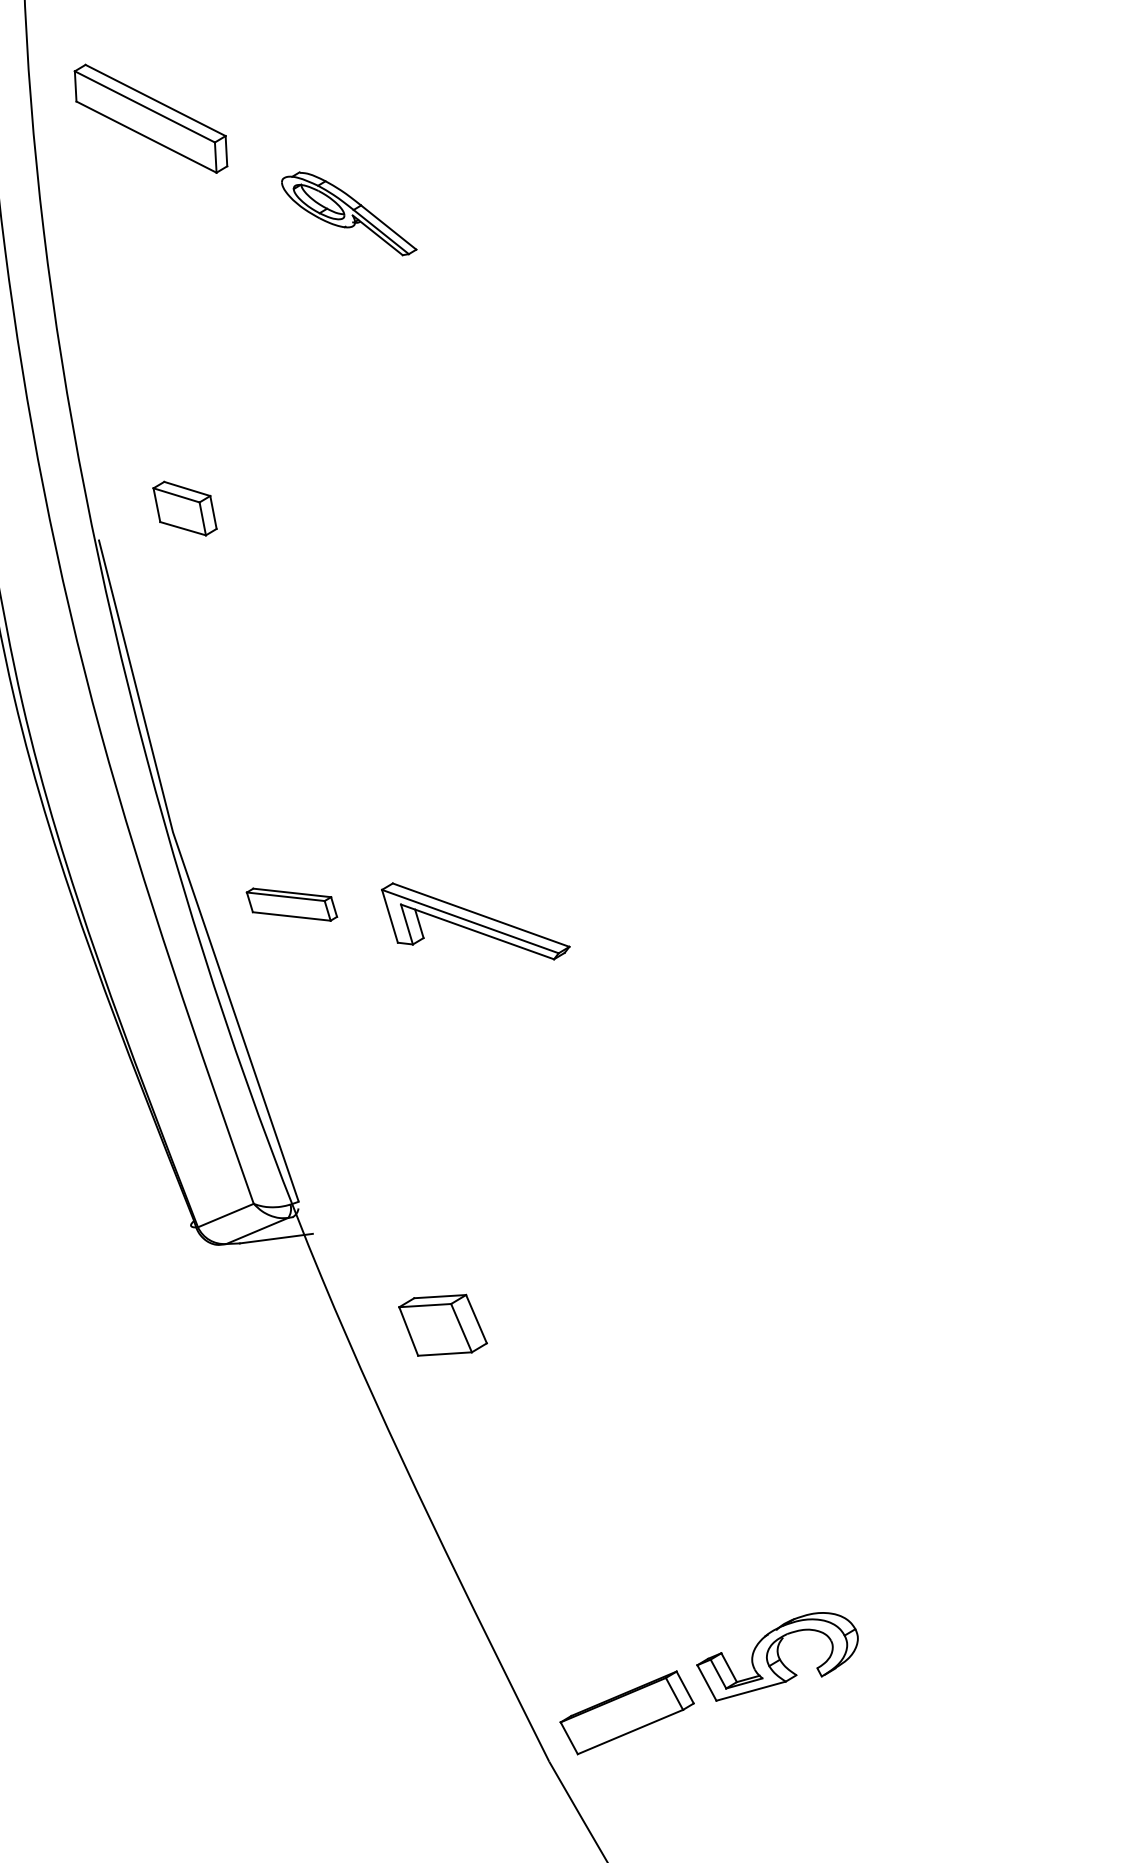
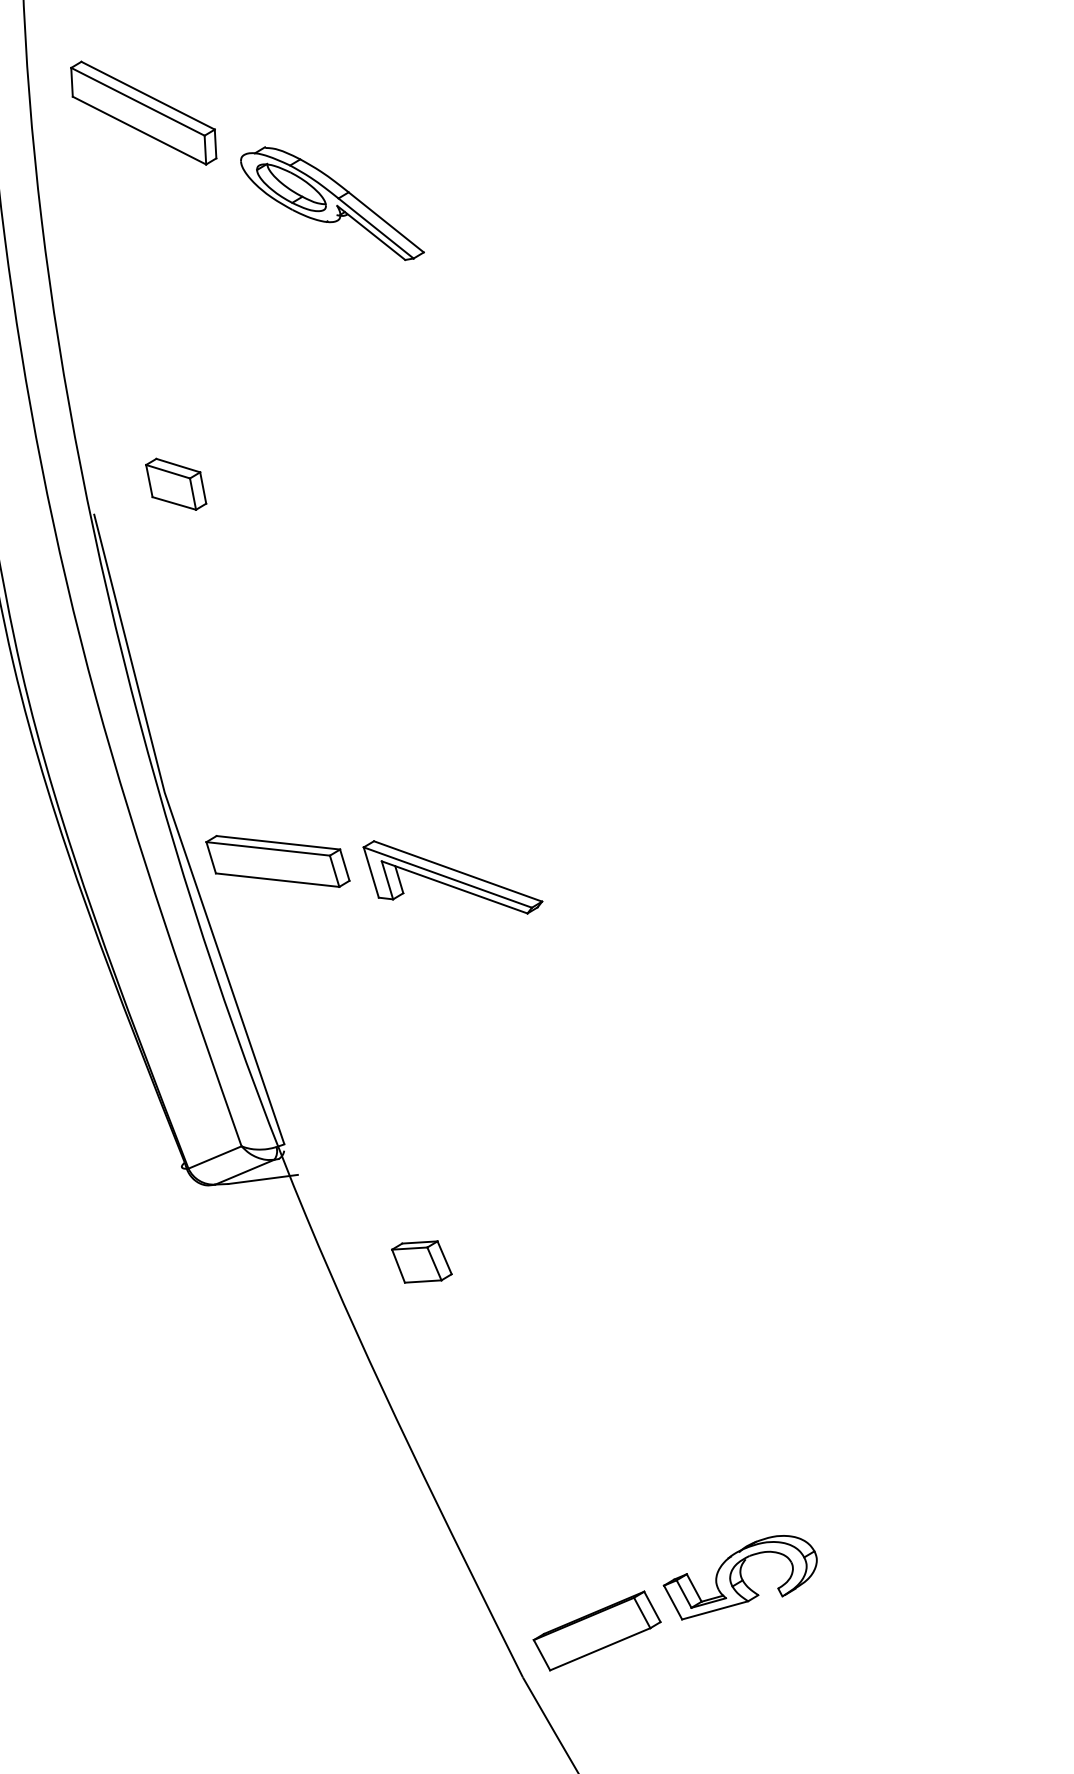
part: (349, 213) -> (332, 203), size x1.43
part: (291, 904) -> (277, 861), size x1.67
part: (442, 1324) -> (421, 1261), size x0.71

